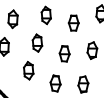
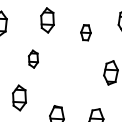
part: (73, 22) -> (85, 31), size x0.7
part: (37, 42) -> (33, 58), size x0.7
part: (64, 53) -> (71, 75), removed

